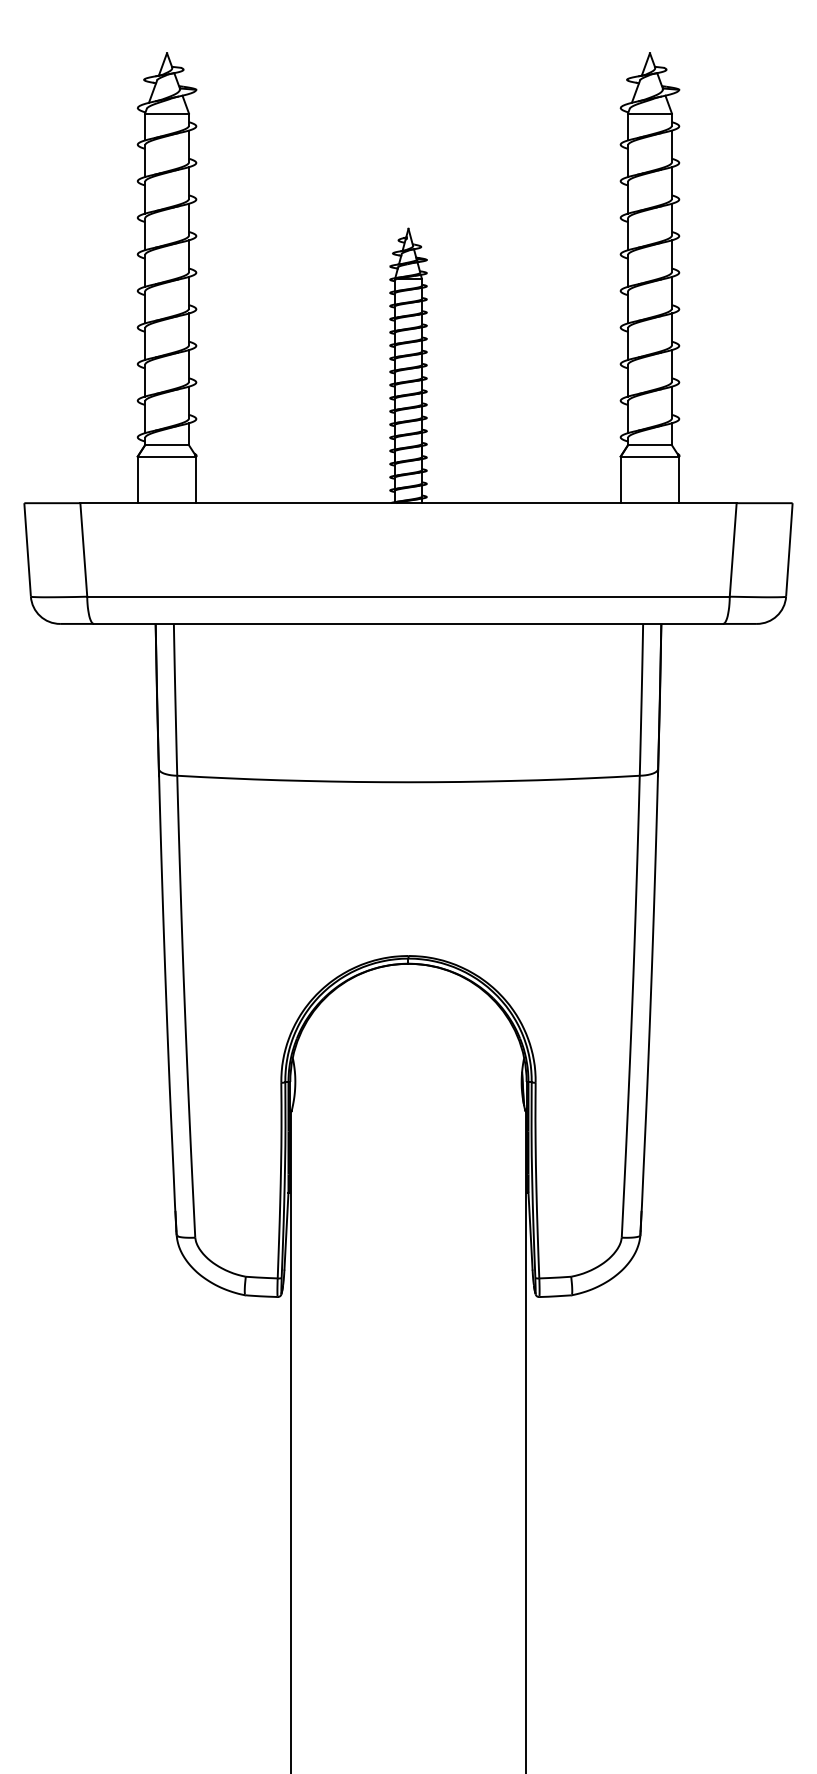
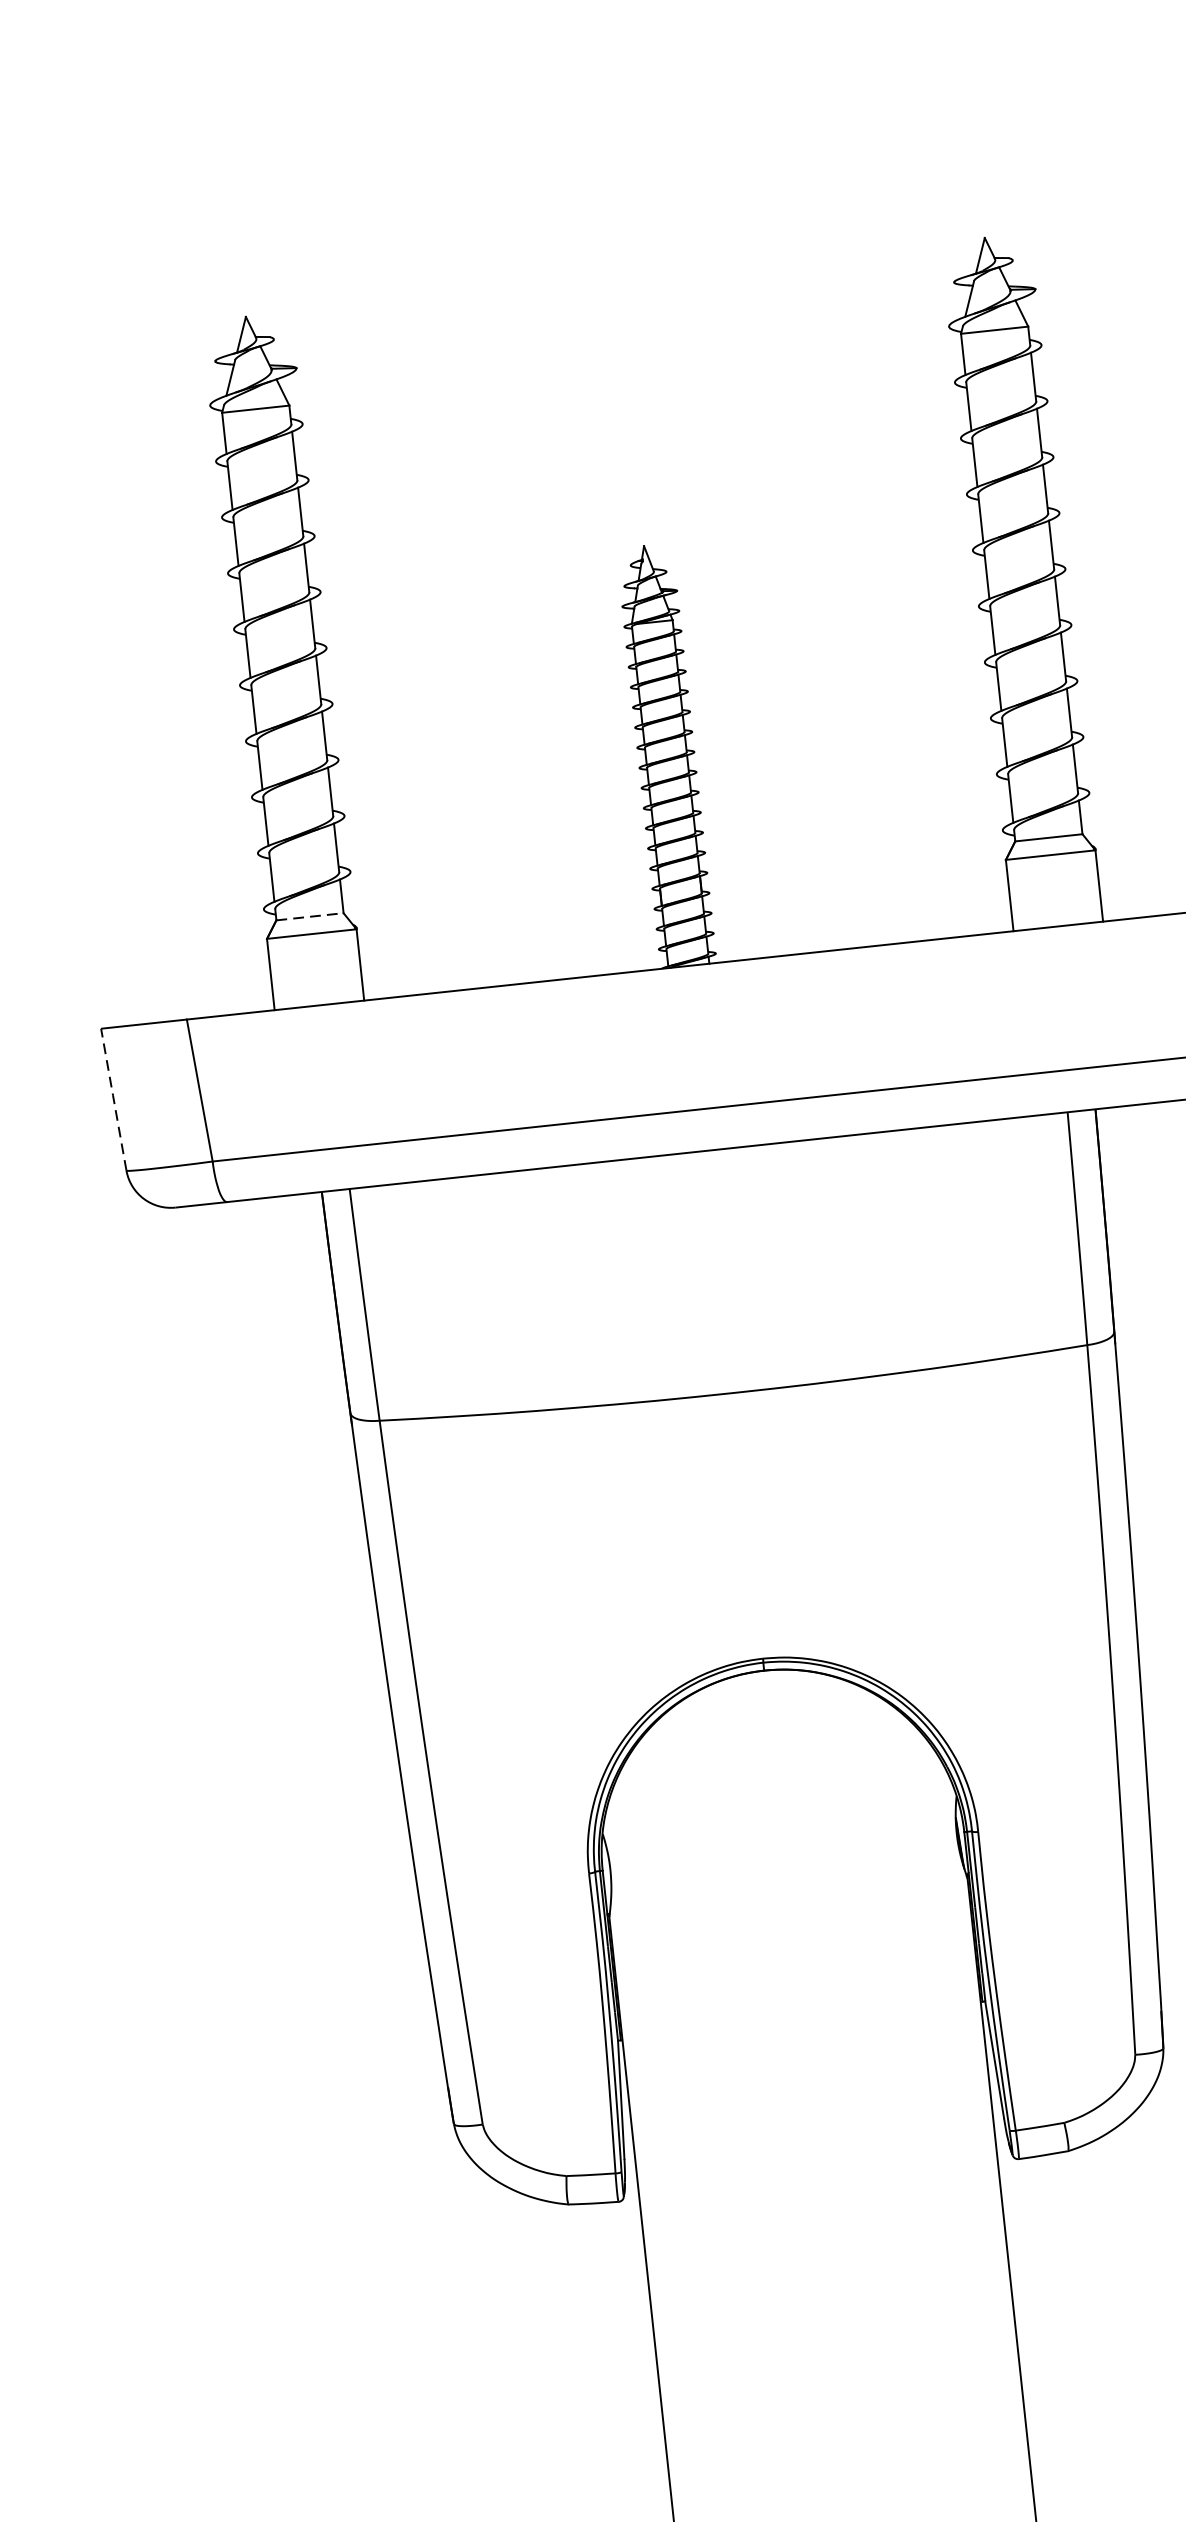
line: (167, 445) -> (310, 917), solid -> dashed
line: (27, 548) -> (113, 1097), solid -> dashed

